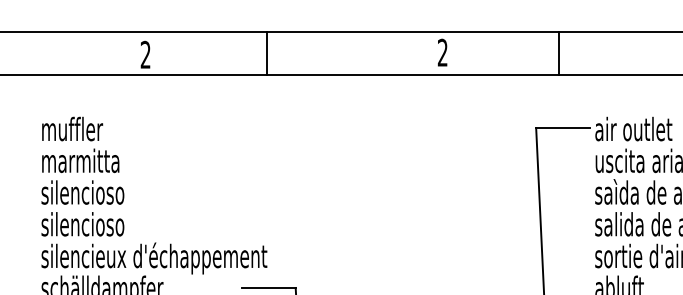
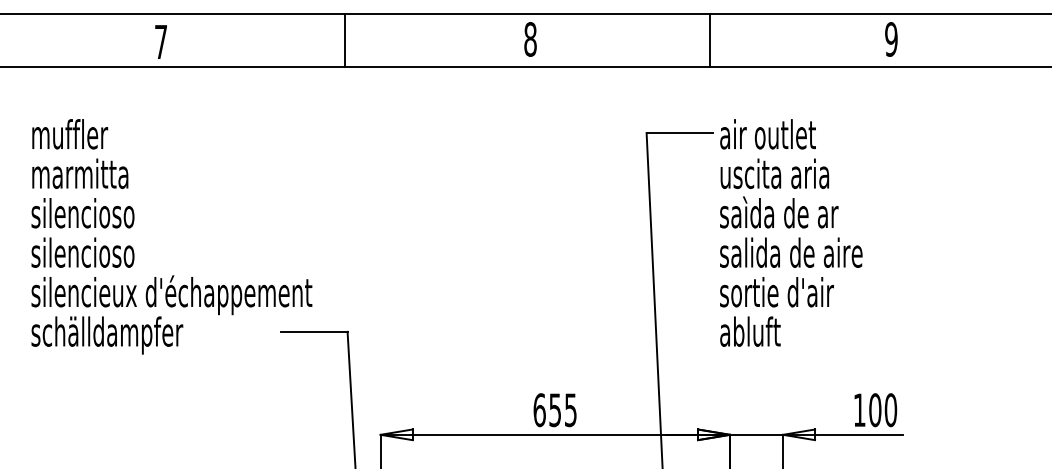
text: (442, 52) -> (530, 39), 2 -> 8
line: (267, 53) -> (345, 40), moved
line: (559, 53) -> (709, 40), moved
text: (145, 54) -> (160, 41), 2 -> 7

